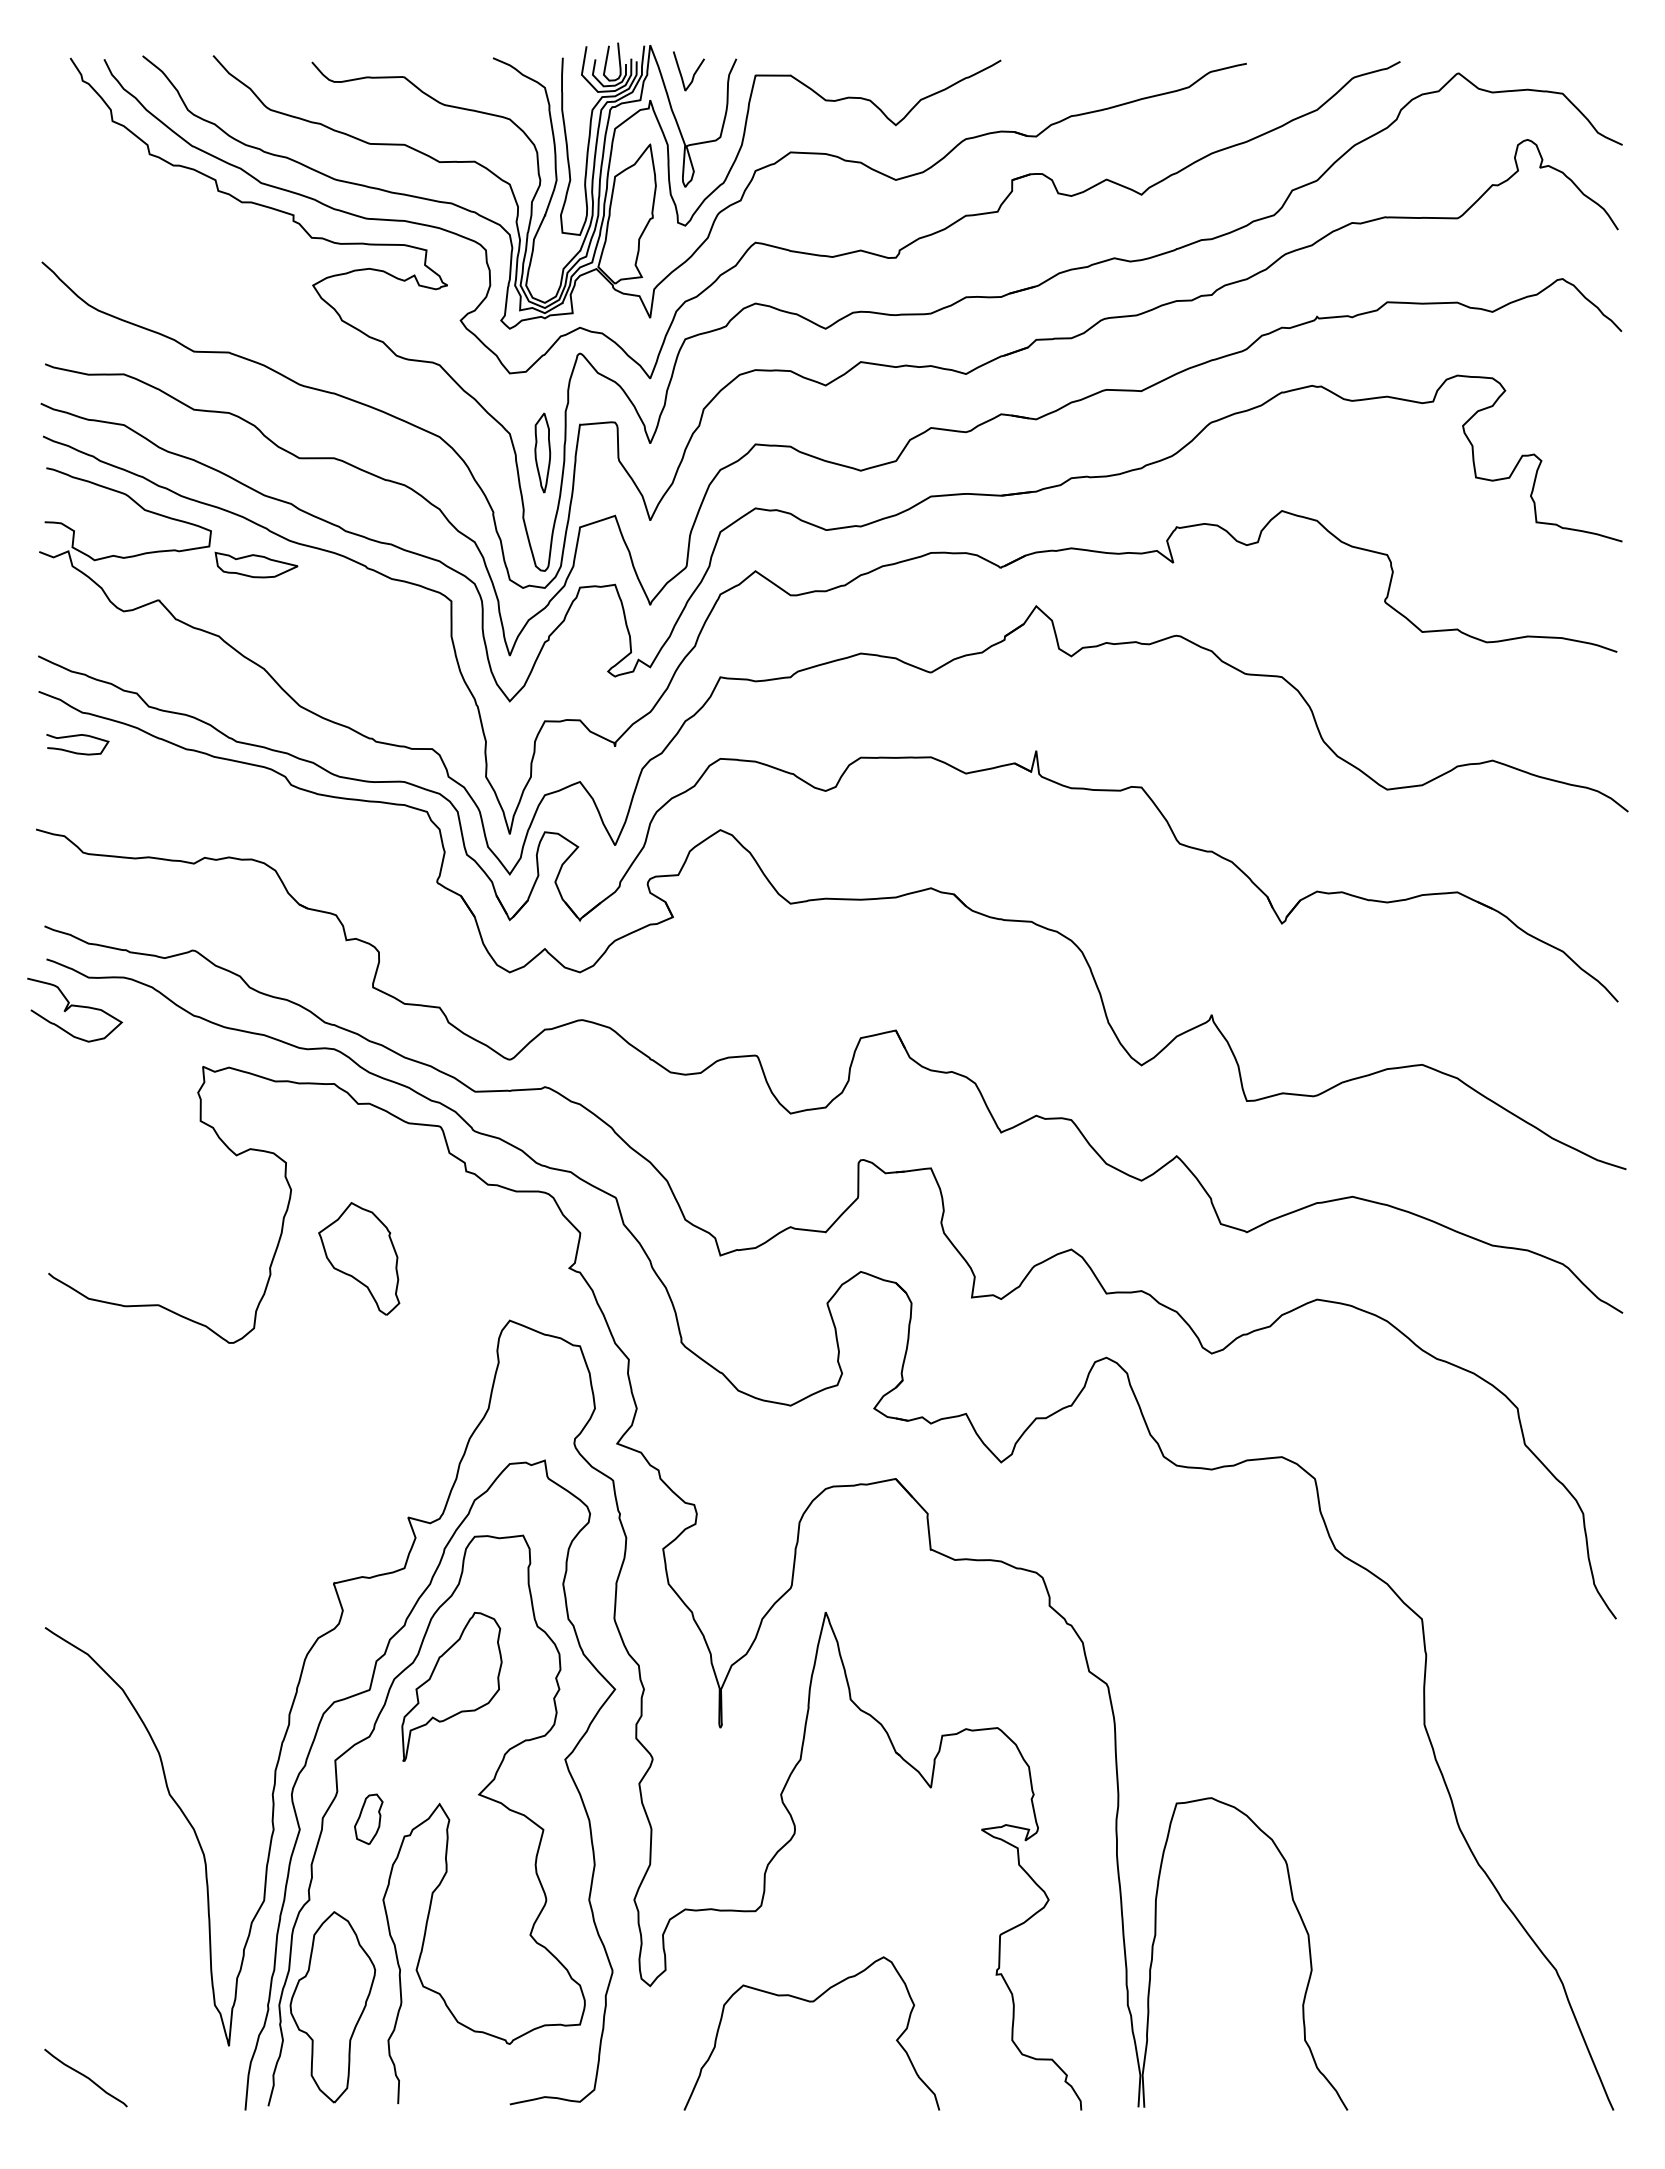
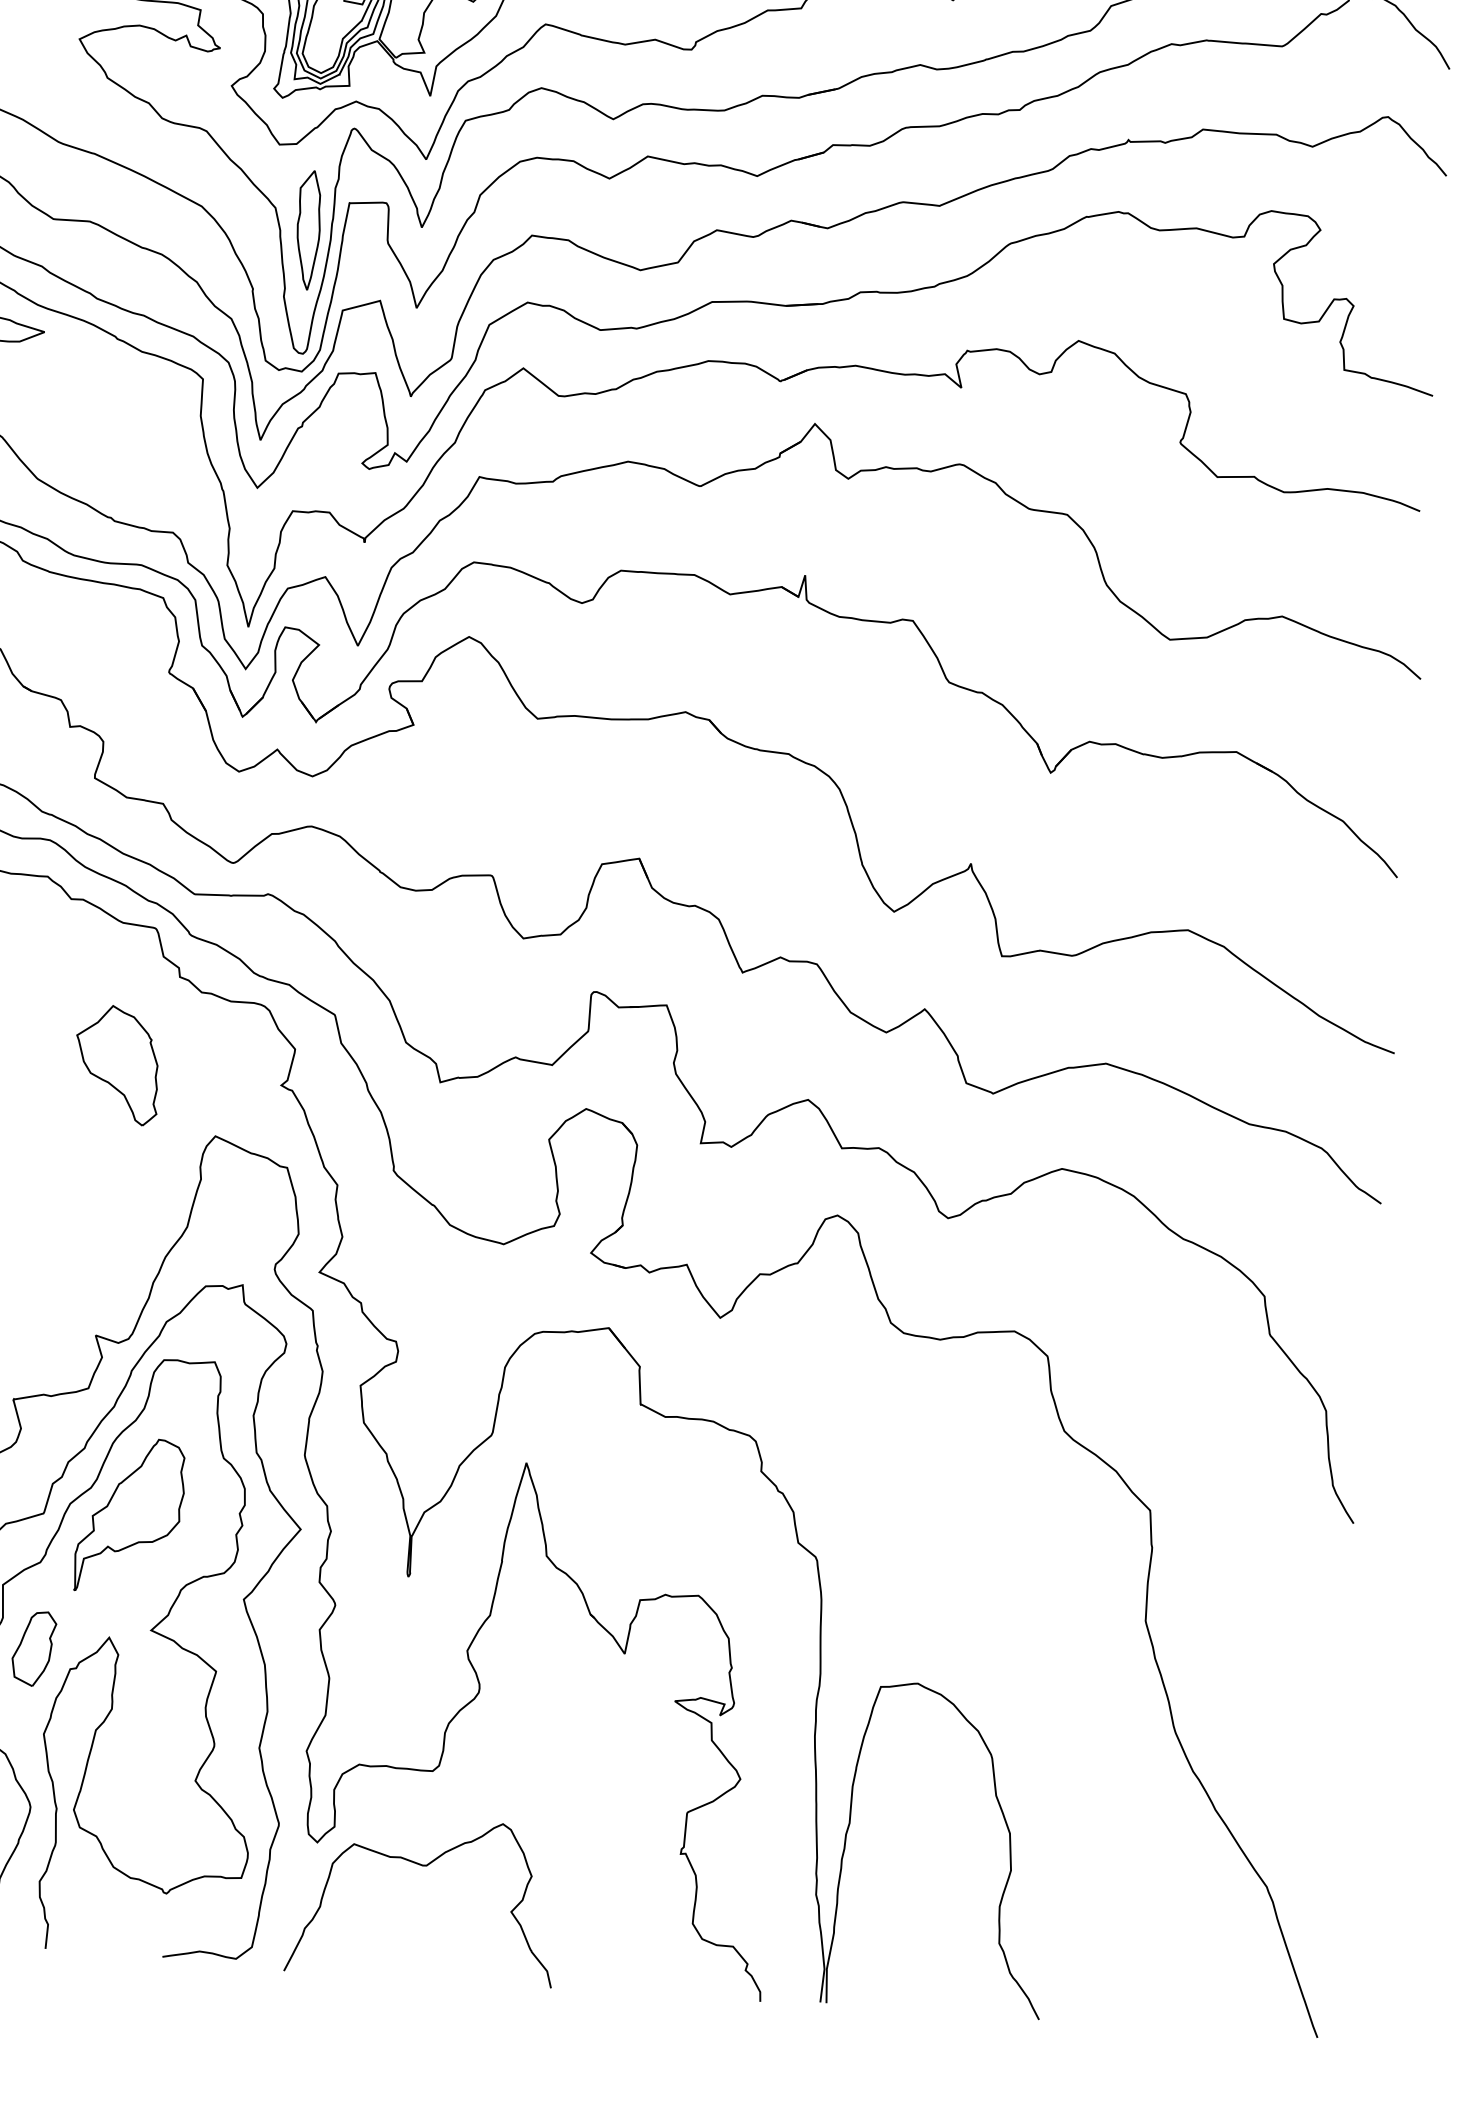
part: (542, 452) -> (308, 229), size x1.43
part: (359, 1258) -> (117, 1064), moved
part: (368, 1819) -> (33, 1648), size x1.43
curve: (811, 2002) -> (424, 1866), moved

